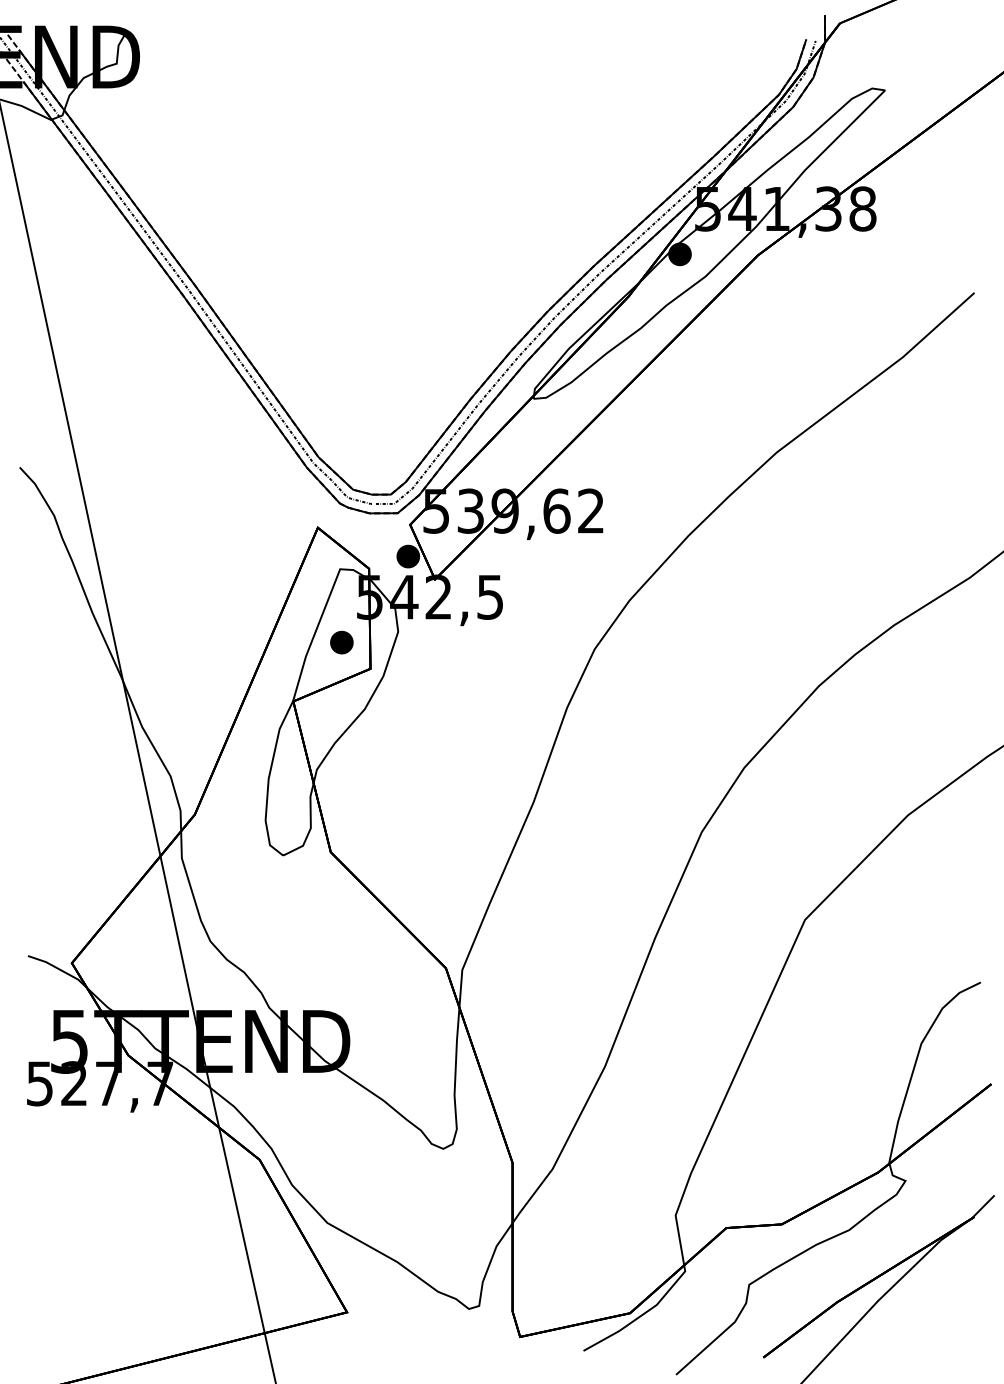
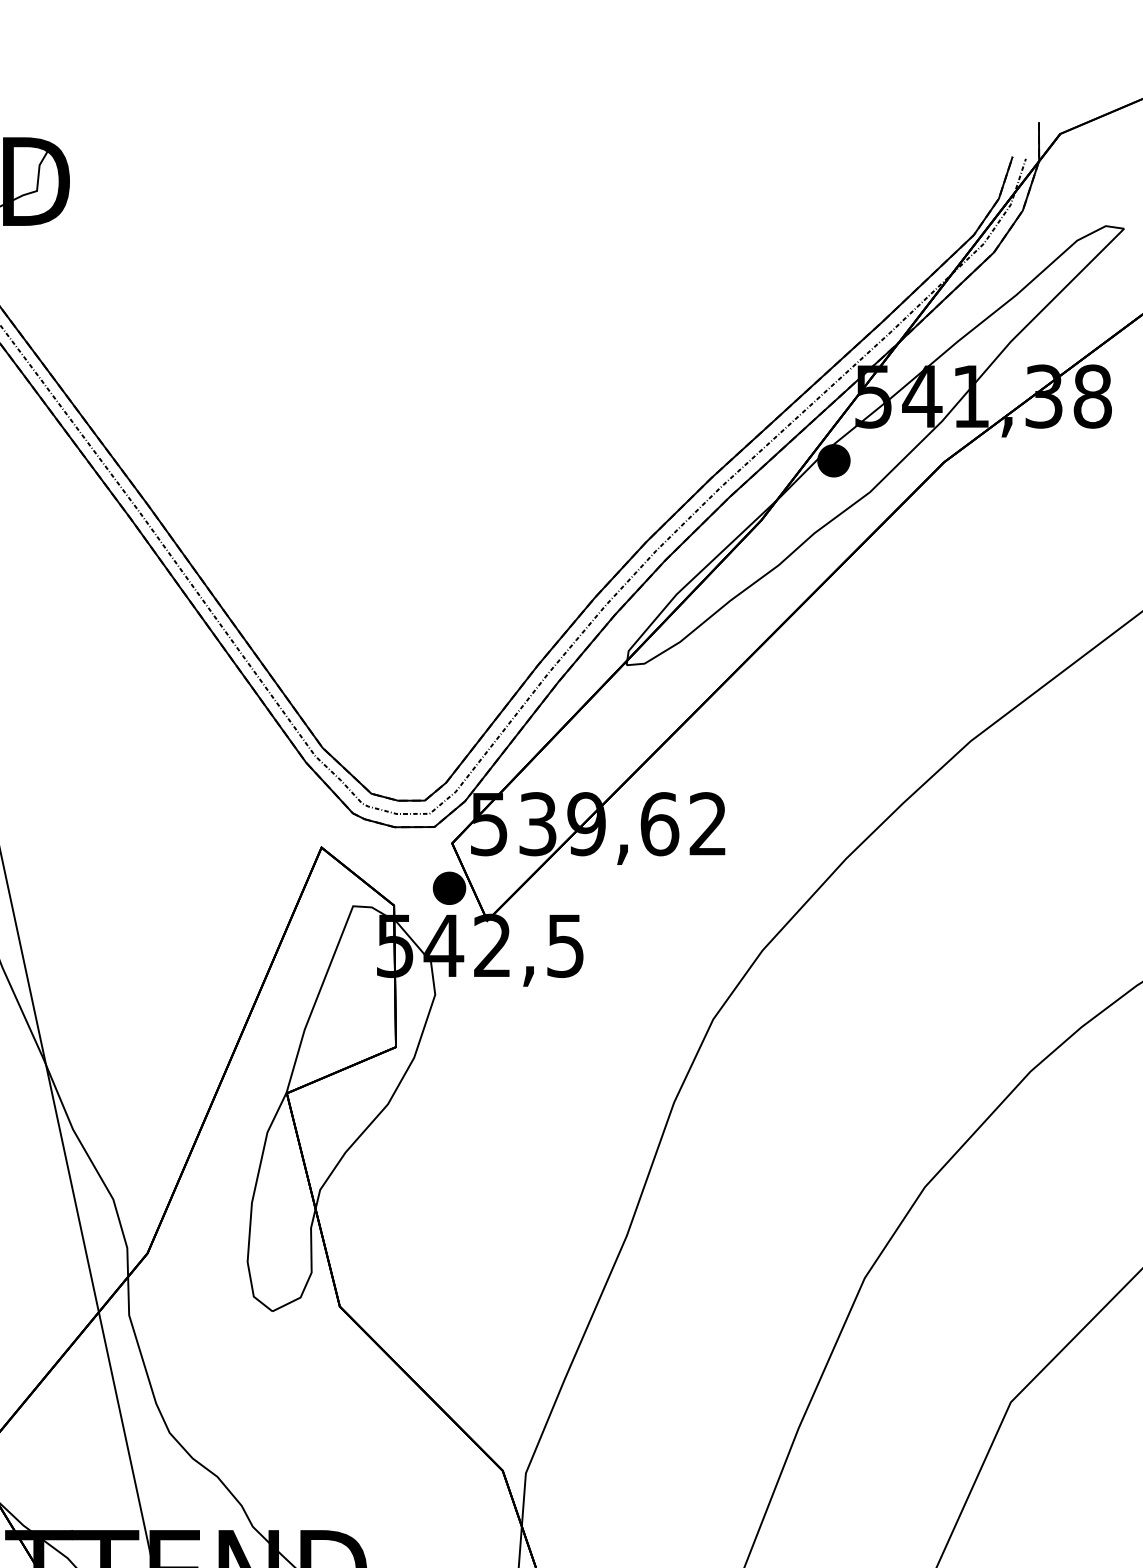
part: (341, 642) -> (354, 1009), removed

